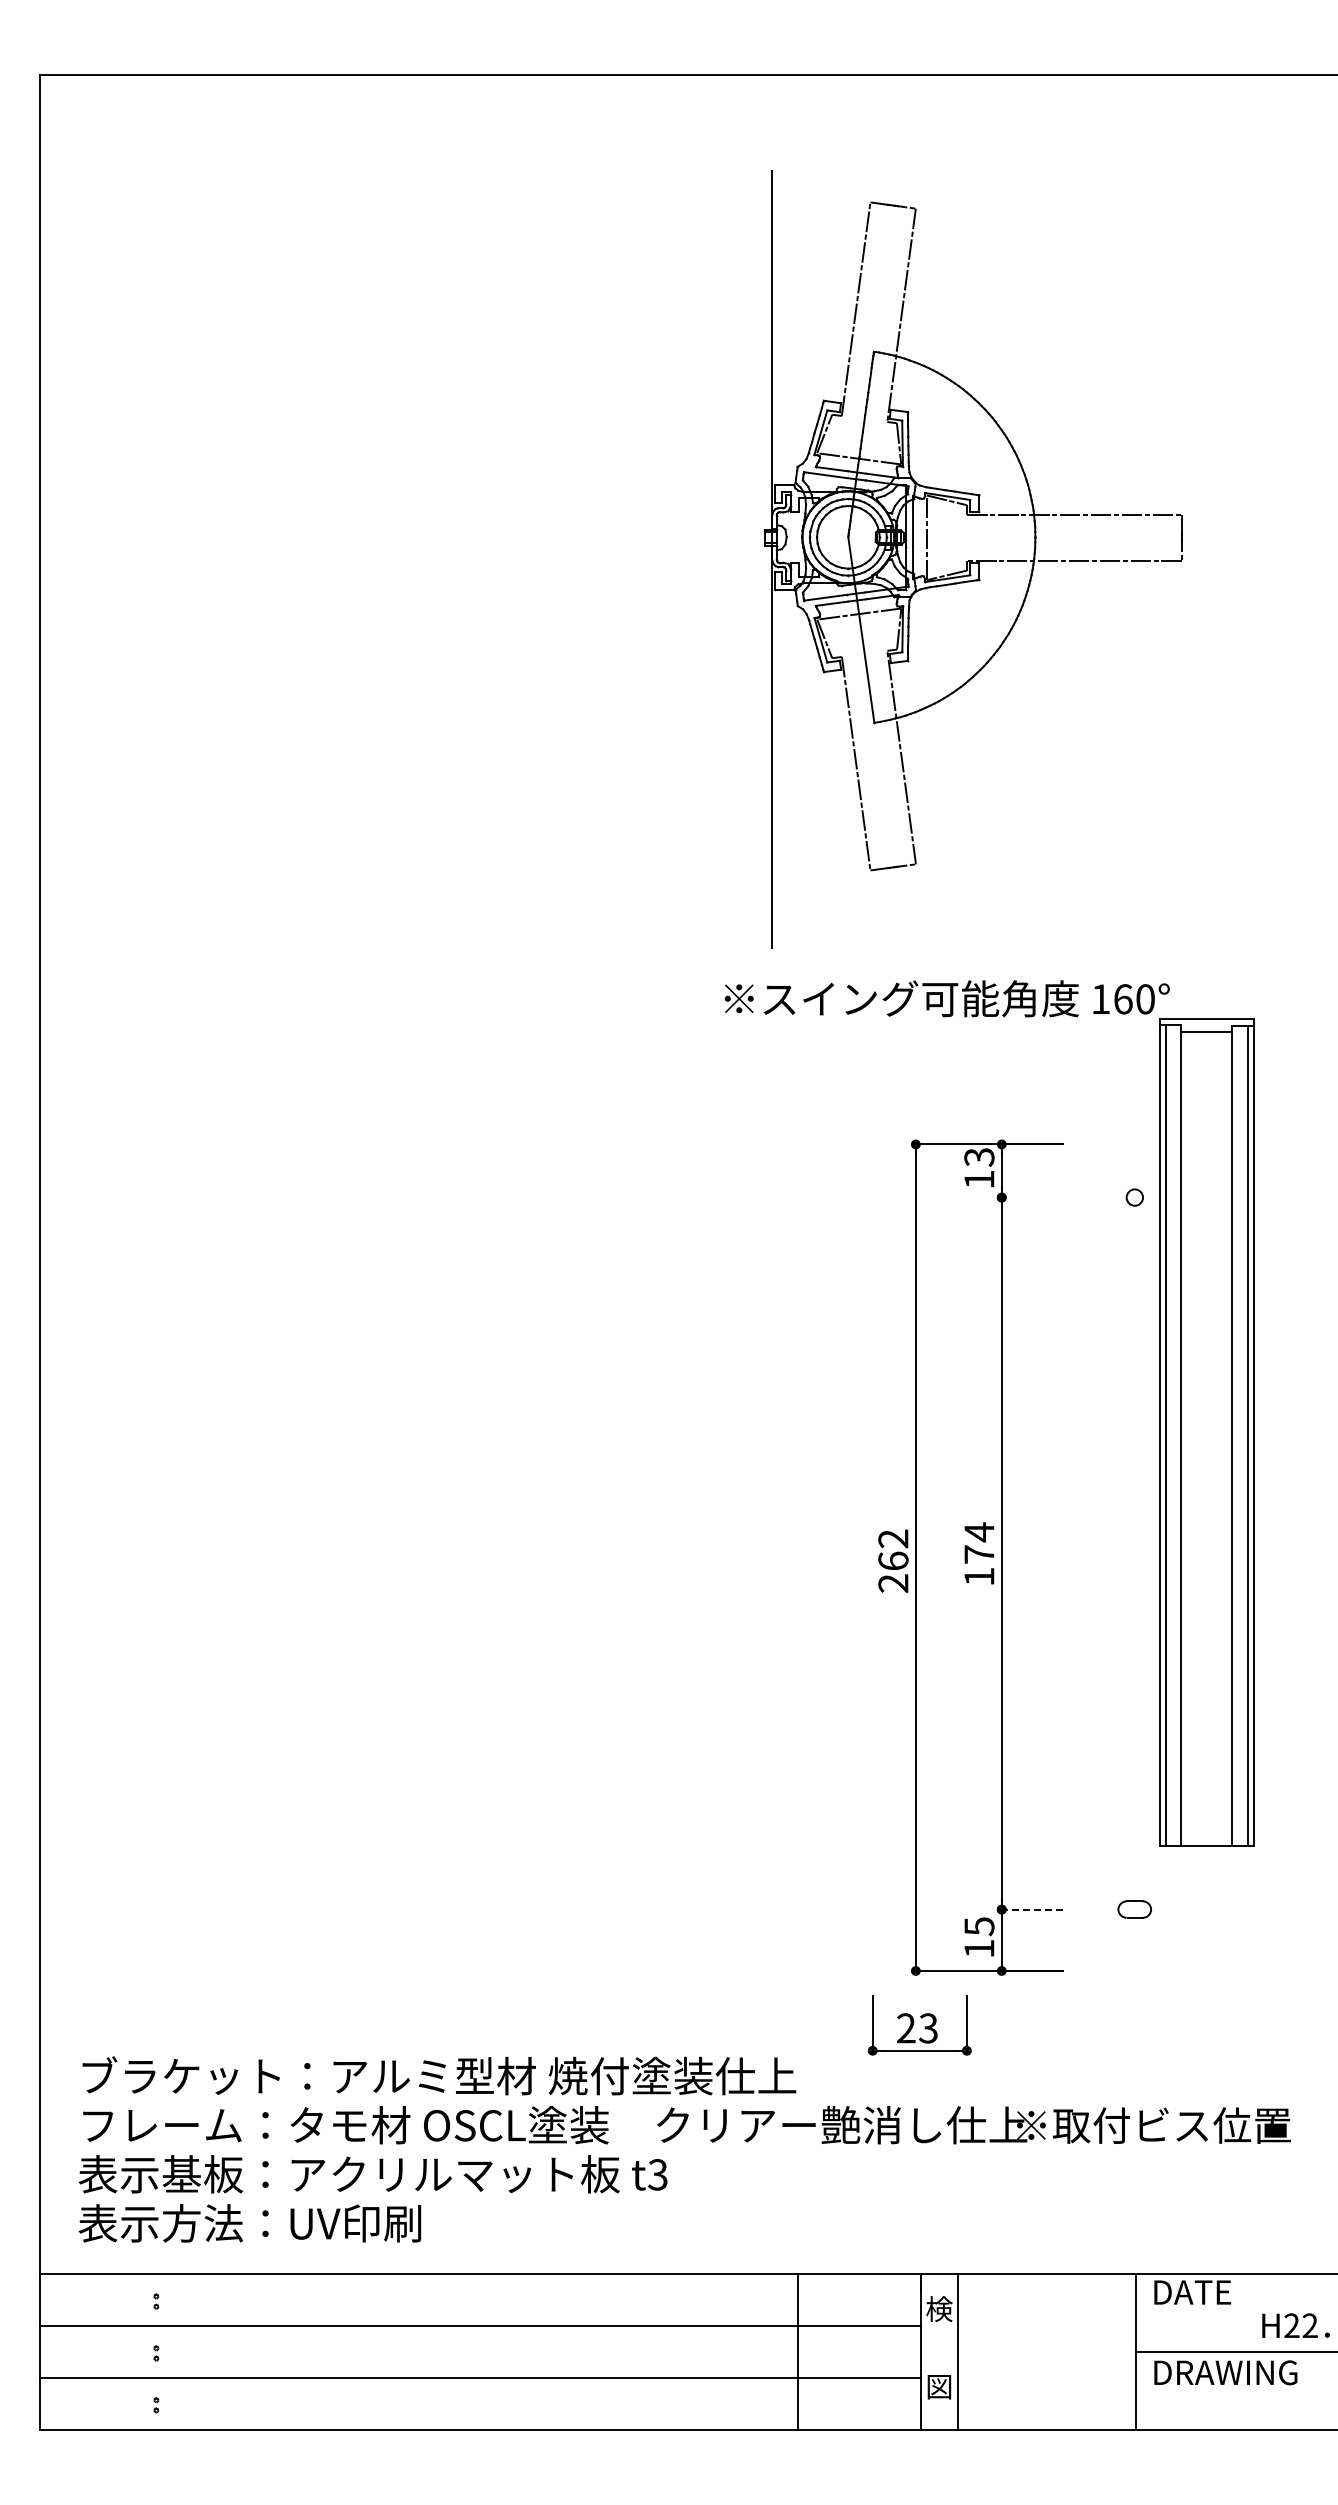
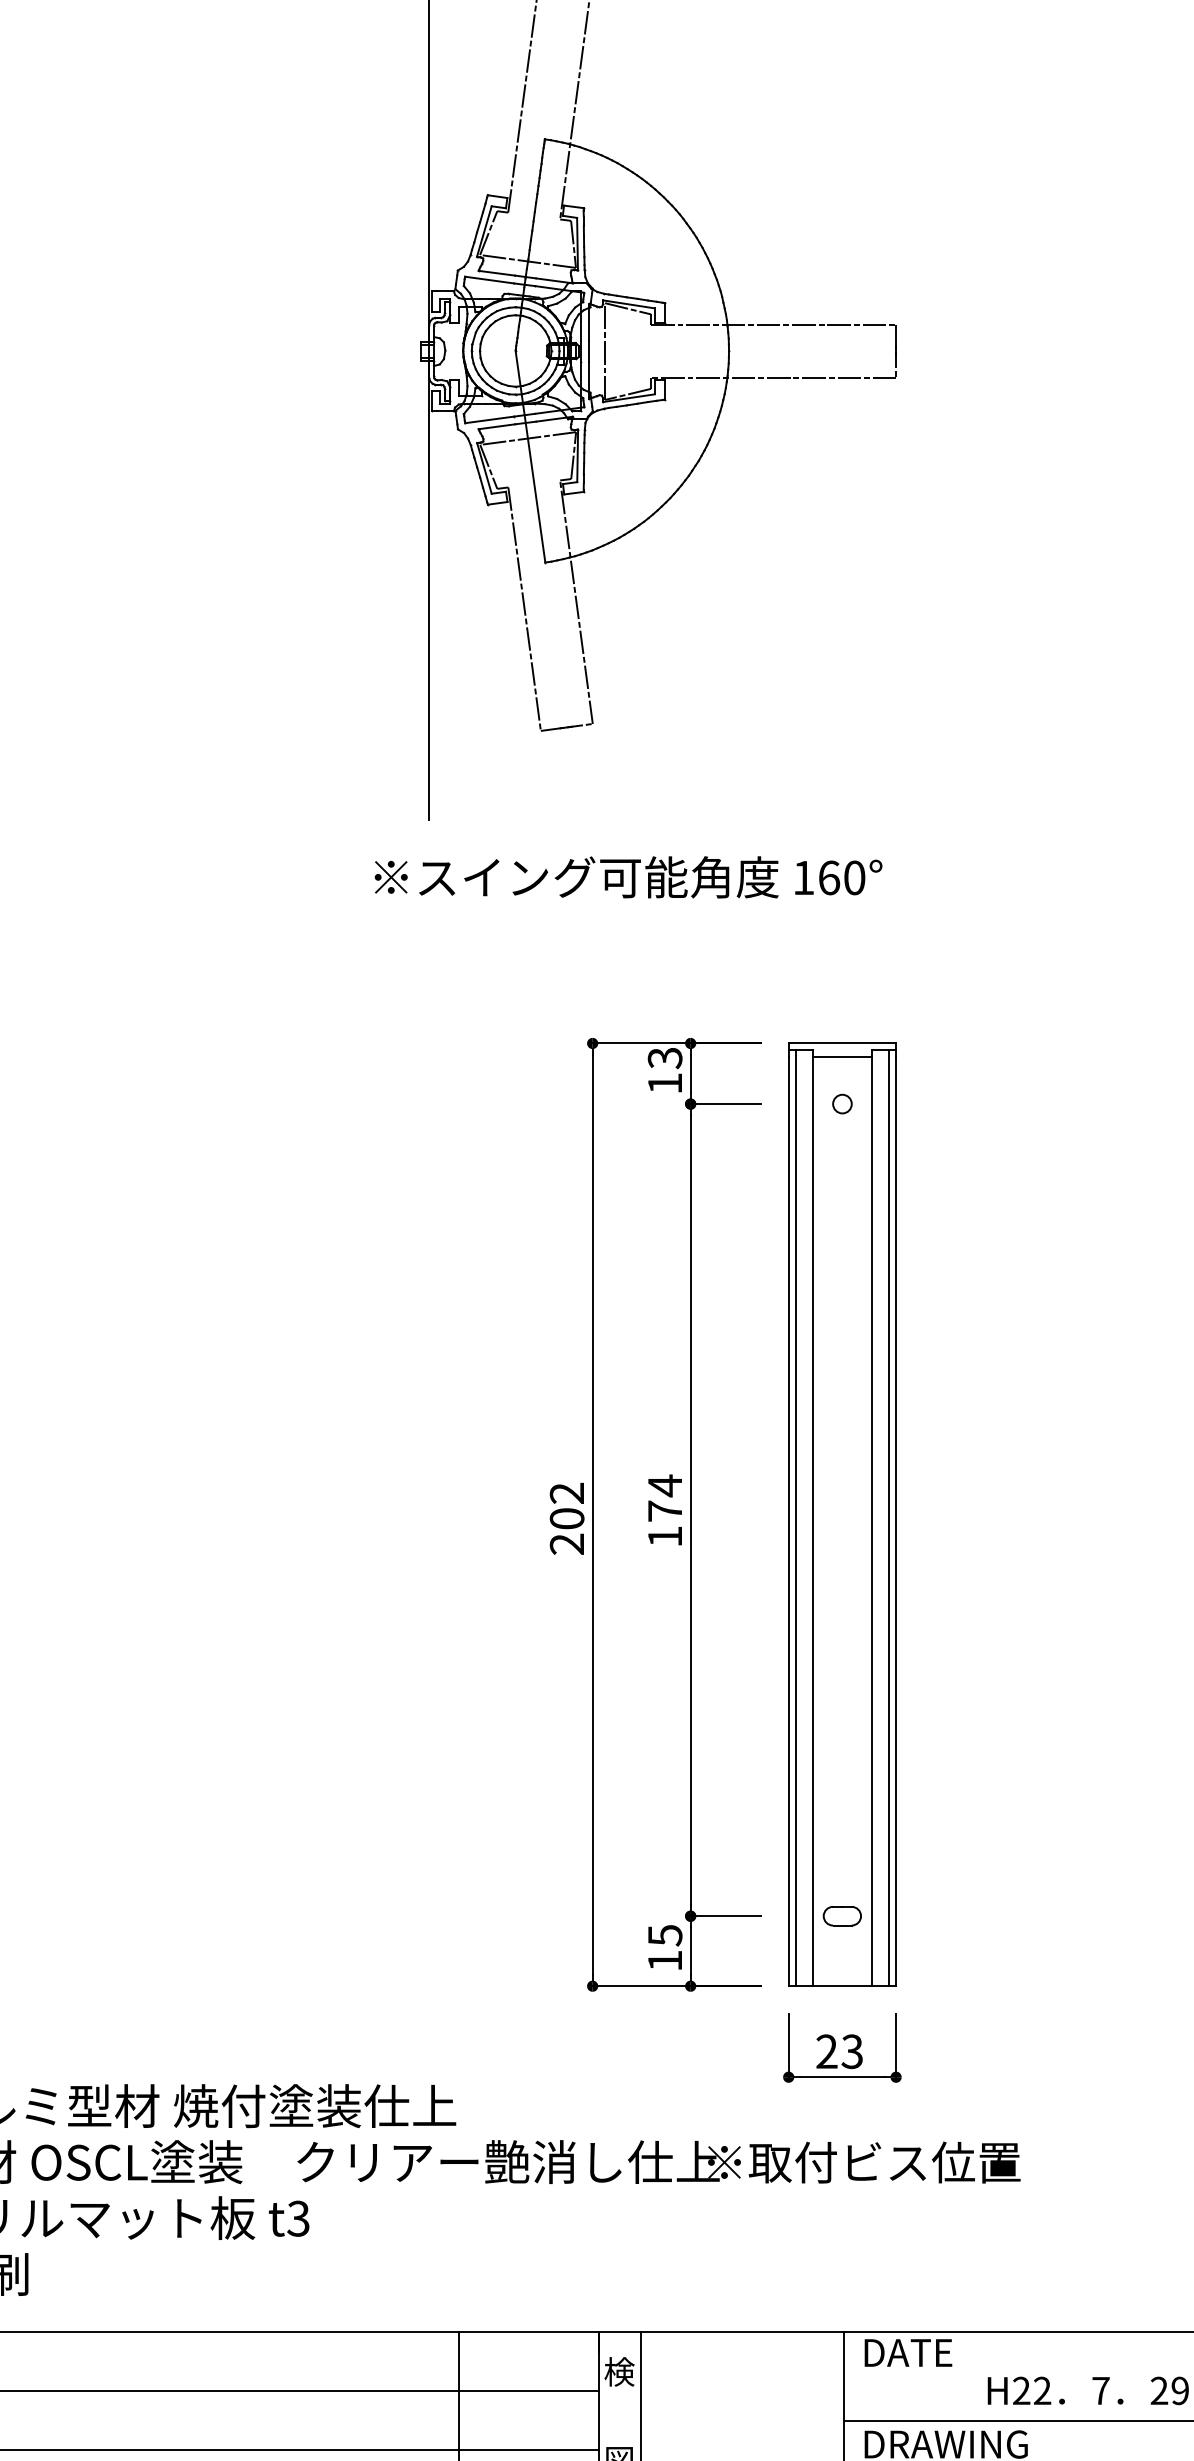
line: (1032, 1197) -> (725, 1103), added
part: (1206, 1432) -> (842, 1514), moved
text: (893, 1560) -> (567, 1518), 262 -> 202
line: (1032, 1909) -> (725, 1916), dashed -> solid
part: (919, 2025) -> (842, 2048), moved

